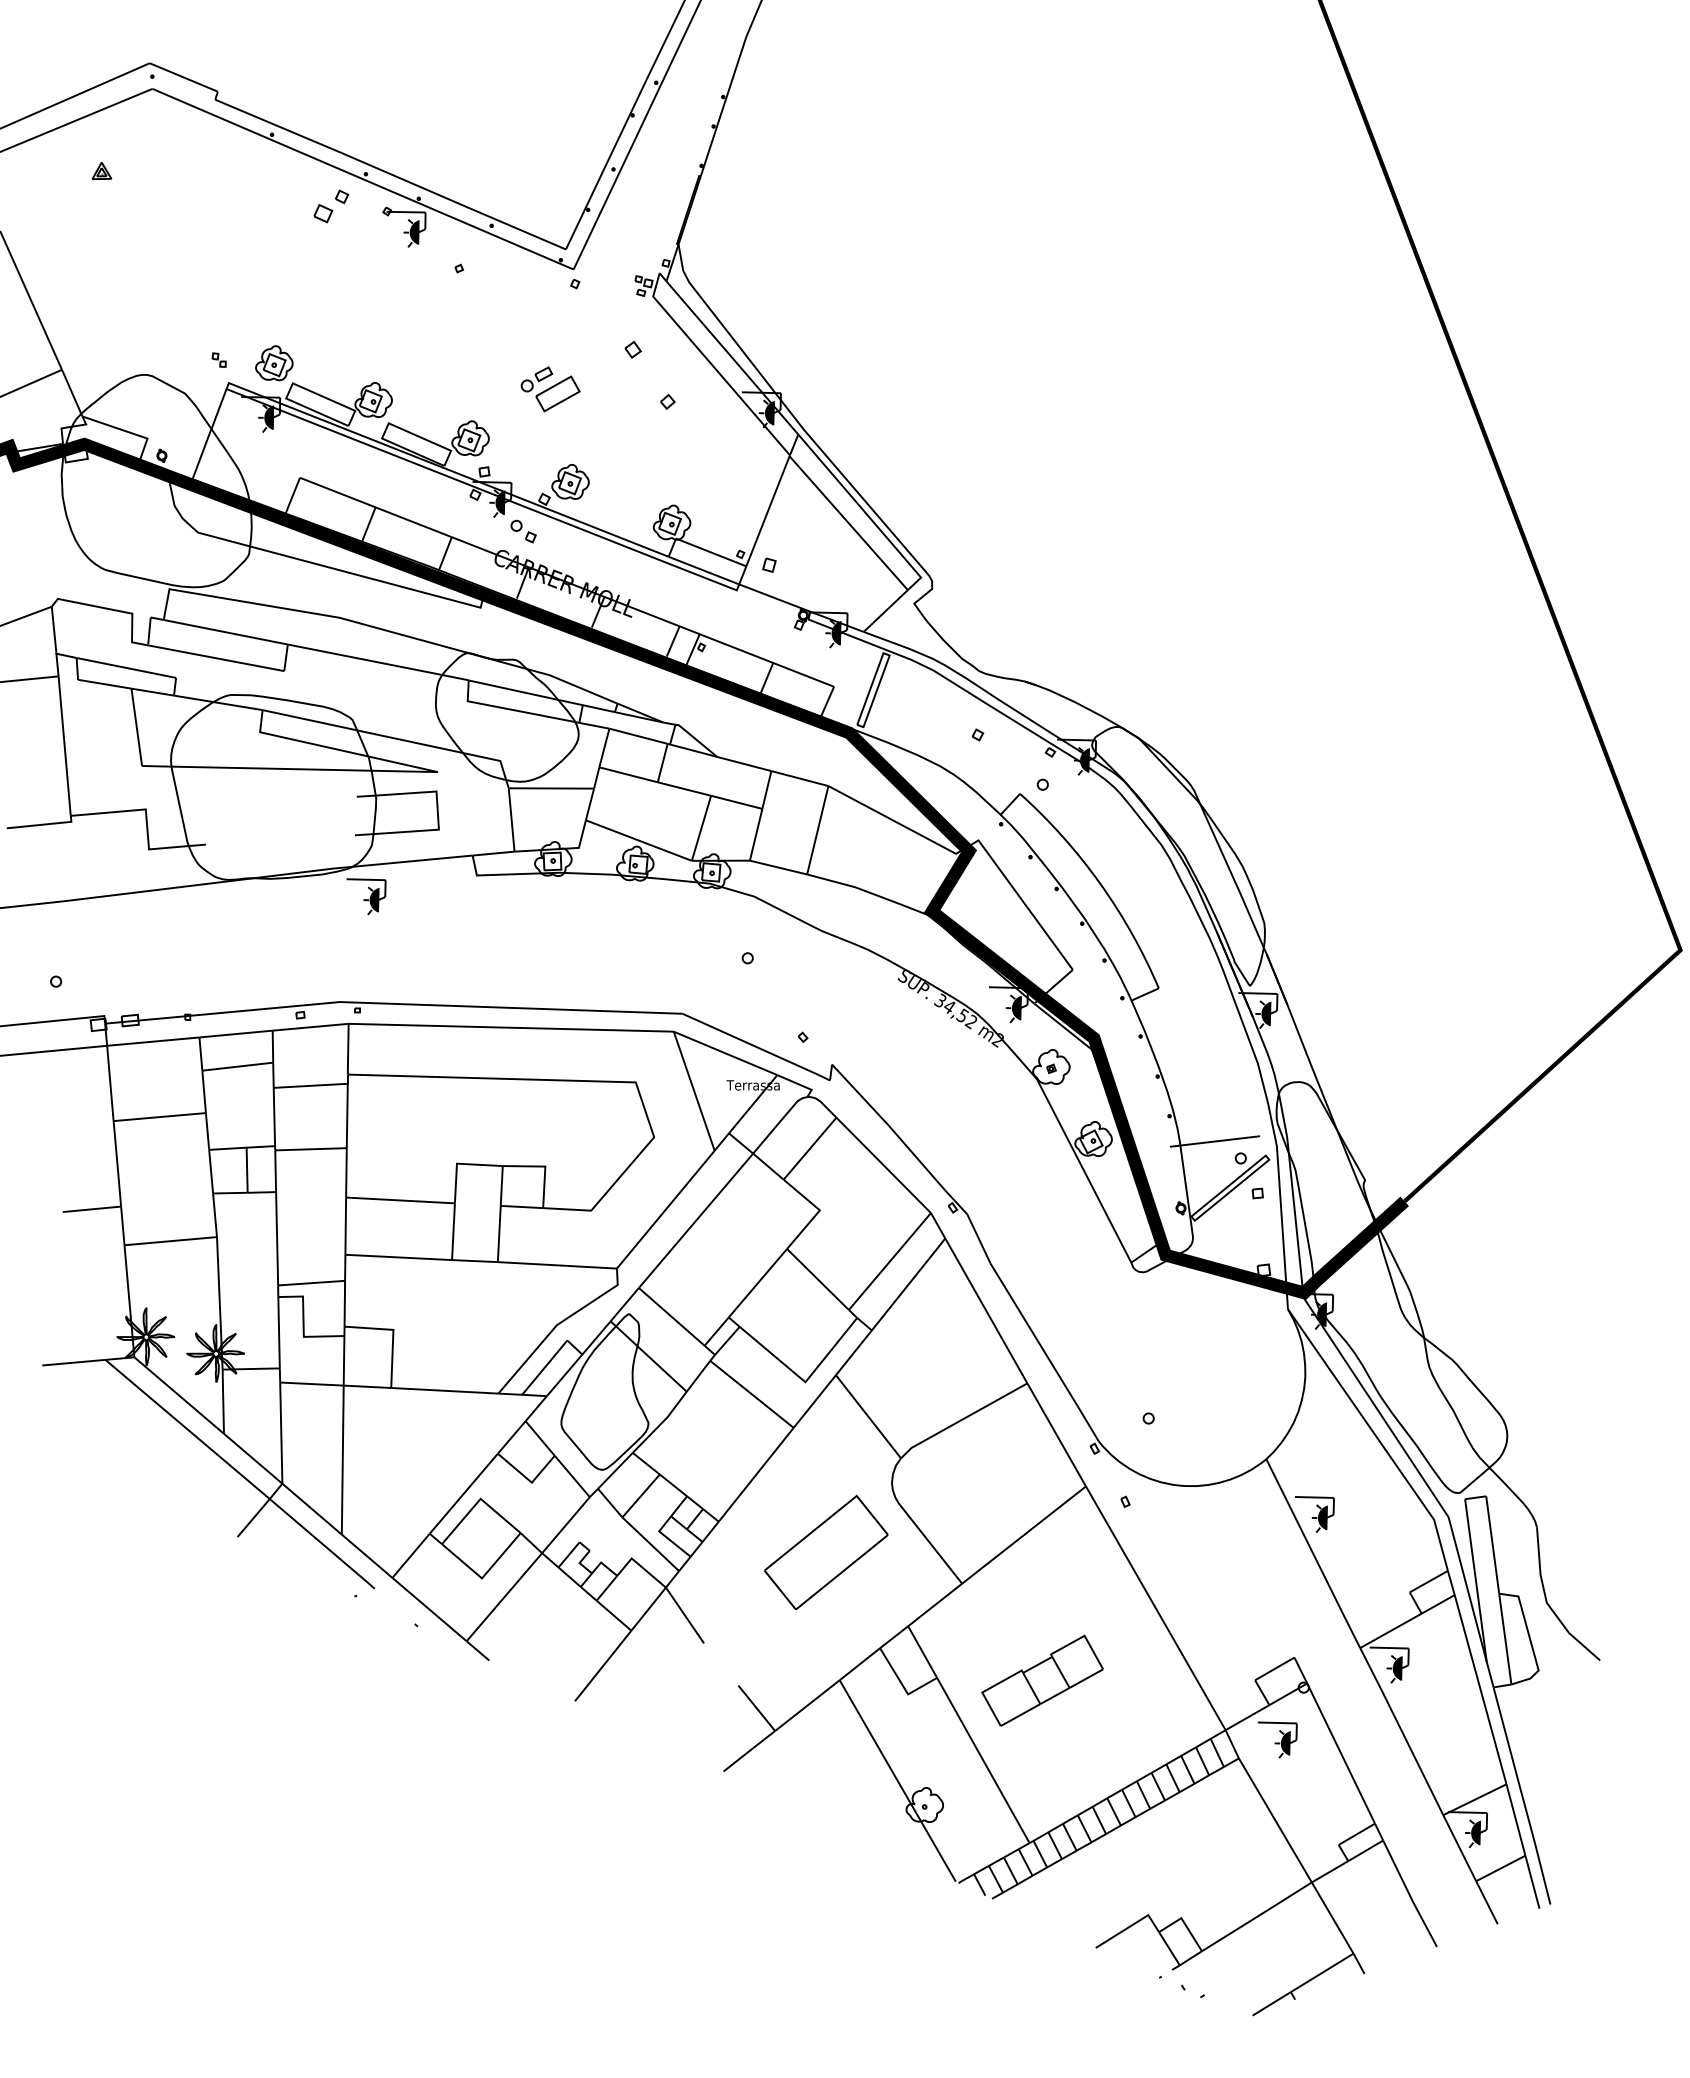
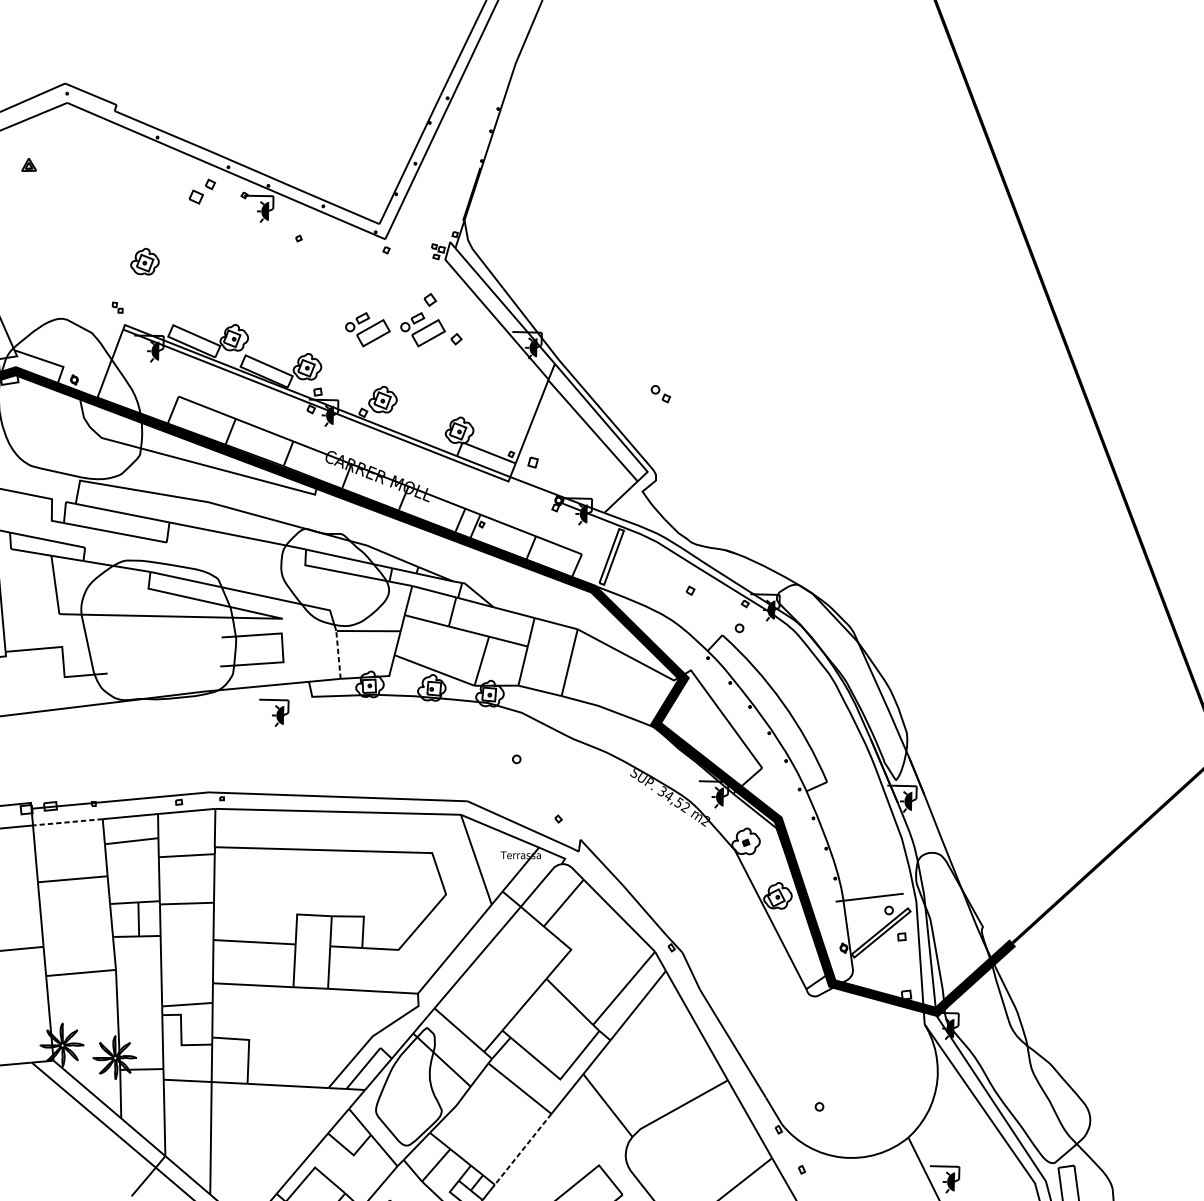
part: (274, 363) -> (145, 261), moved
part: (623, 389) -> (422, 329), added
part: (523, 531) -> (660, 394), moved
line: (511, 819) -> (338, 654), solid -> dashed
part: (366, 896) -> (274, 712), moved
line: (152, 1041) -> (67, 822), solid -> dashed
line: (755, 1475) -> (522, 1149), solid -> dashed

